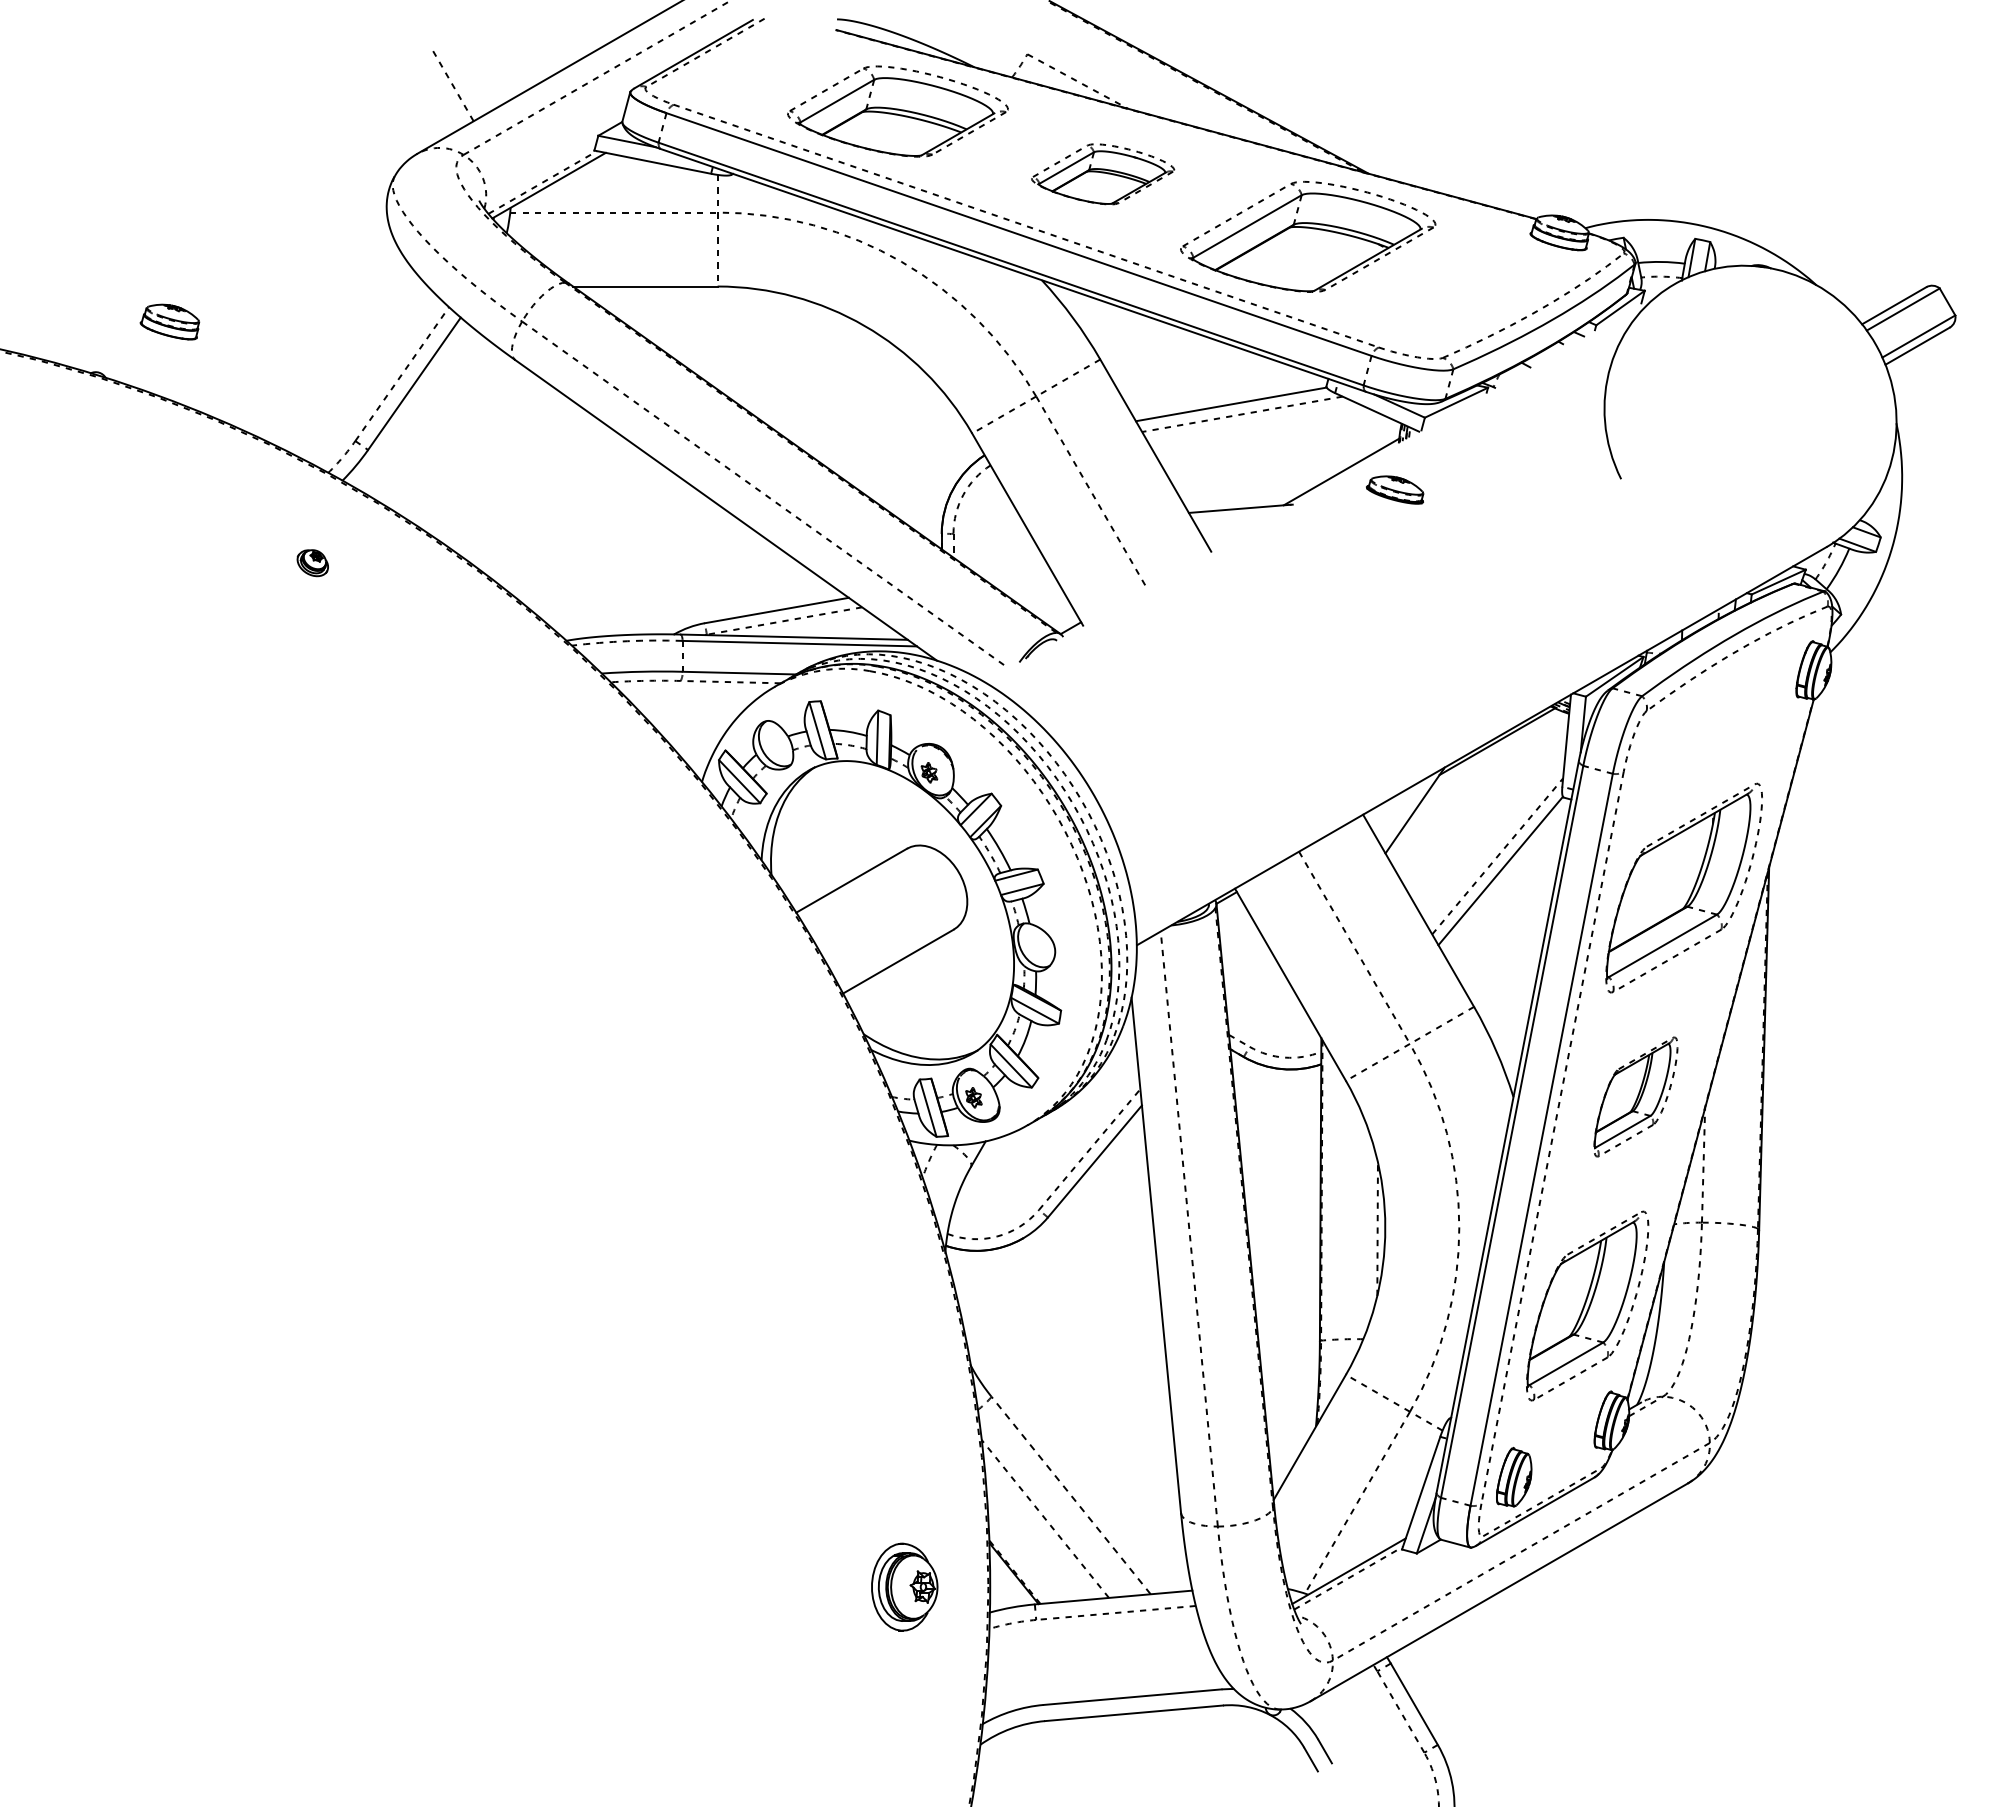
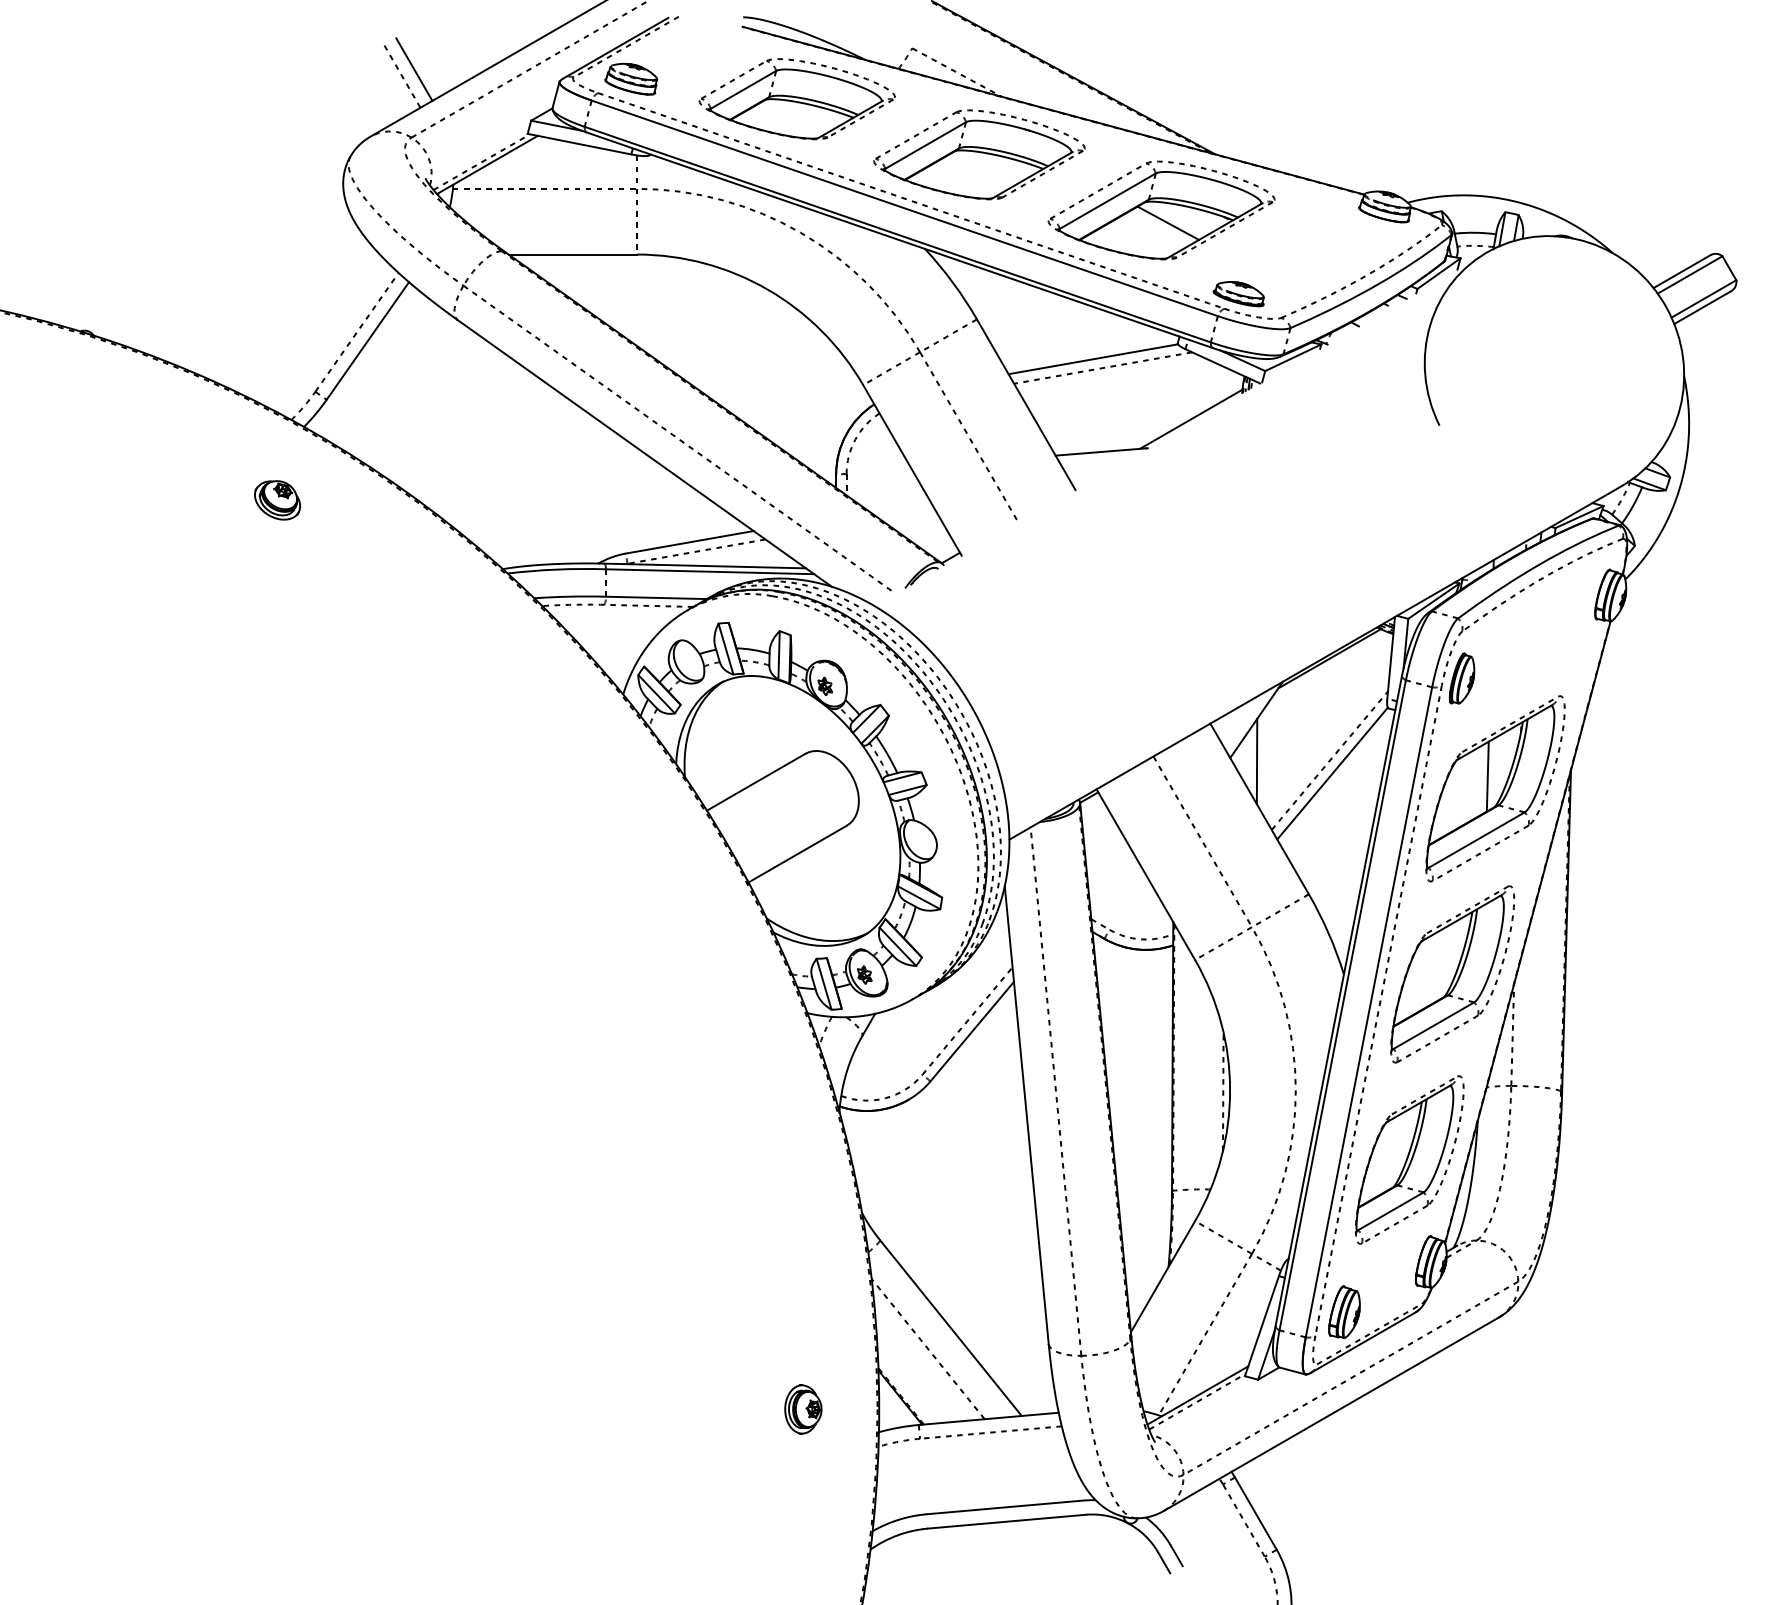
line: (466, 77) -> (414, 68), added
part: (1102, 174) -> (978, 155), size x1.67
line: (1315, 251) -> (1168, 223), added
part: (169, 321) -> (630, 78), moved
part: (1395, 489) -> (1239, 293), moved
part: (312, 562) -> (277, 499), size x1.67
arc: (627, 641) -> (557, 569), dashed -> solid
part: (1646, 763) -> (1462, 678), added
line: (1415, 857) -> (1256, 761), added
line: (1675, 874) -> (1487, 776), added
part: (1635, 1096) -> (1452, 973), size x1.67
line: (1071, 1495) -> (951, 1328), dashed -> solid
part: (904, 1586) -> (803, 1409), size x0.62

